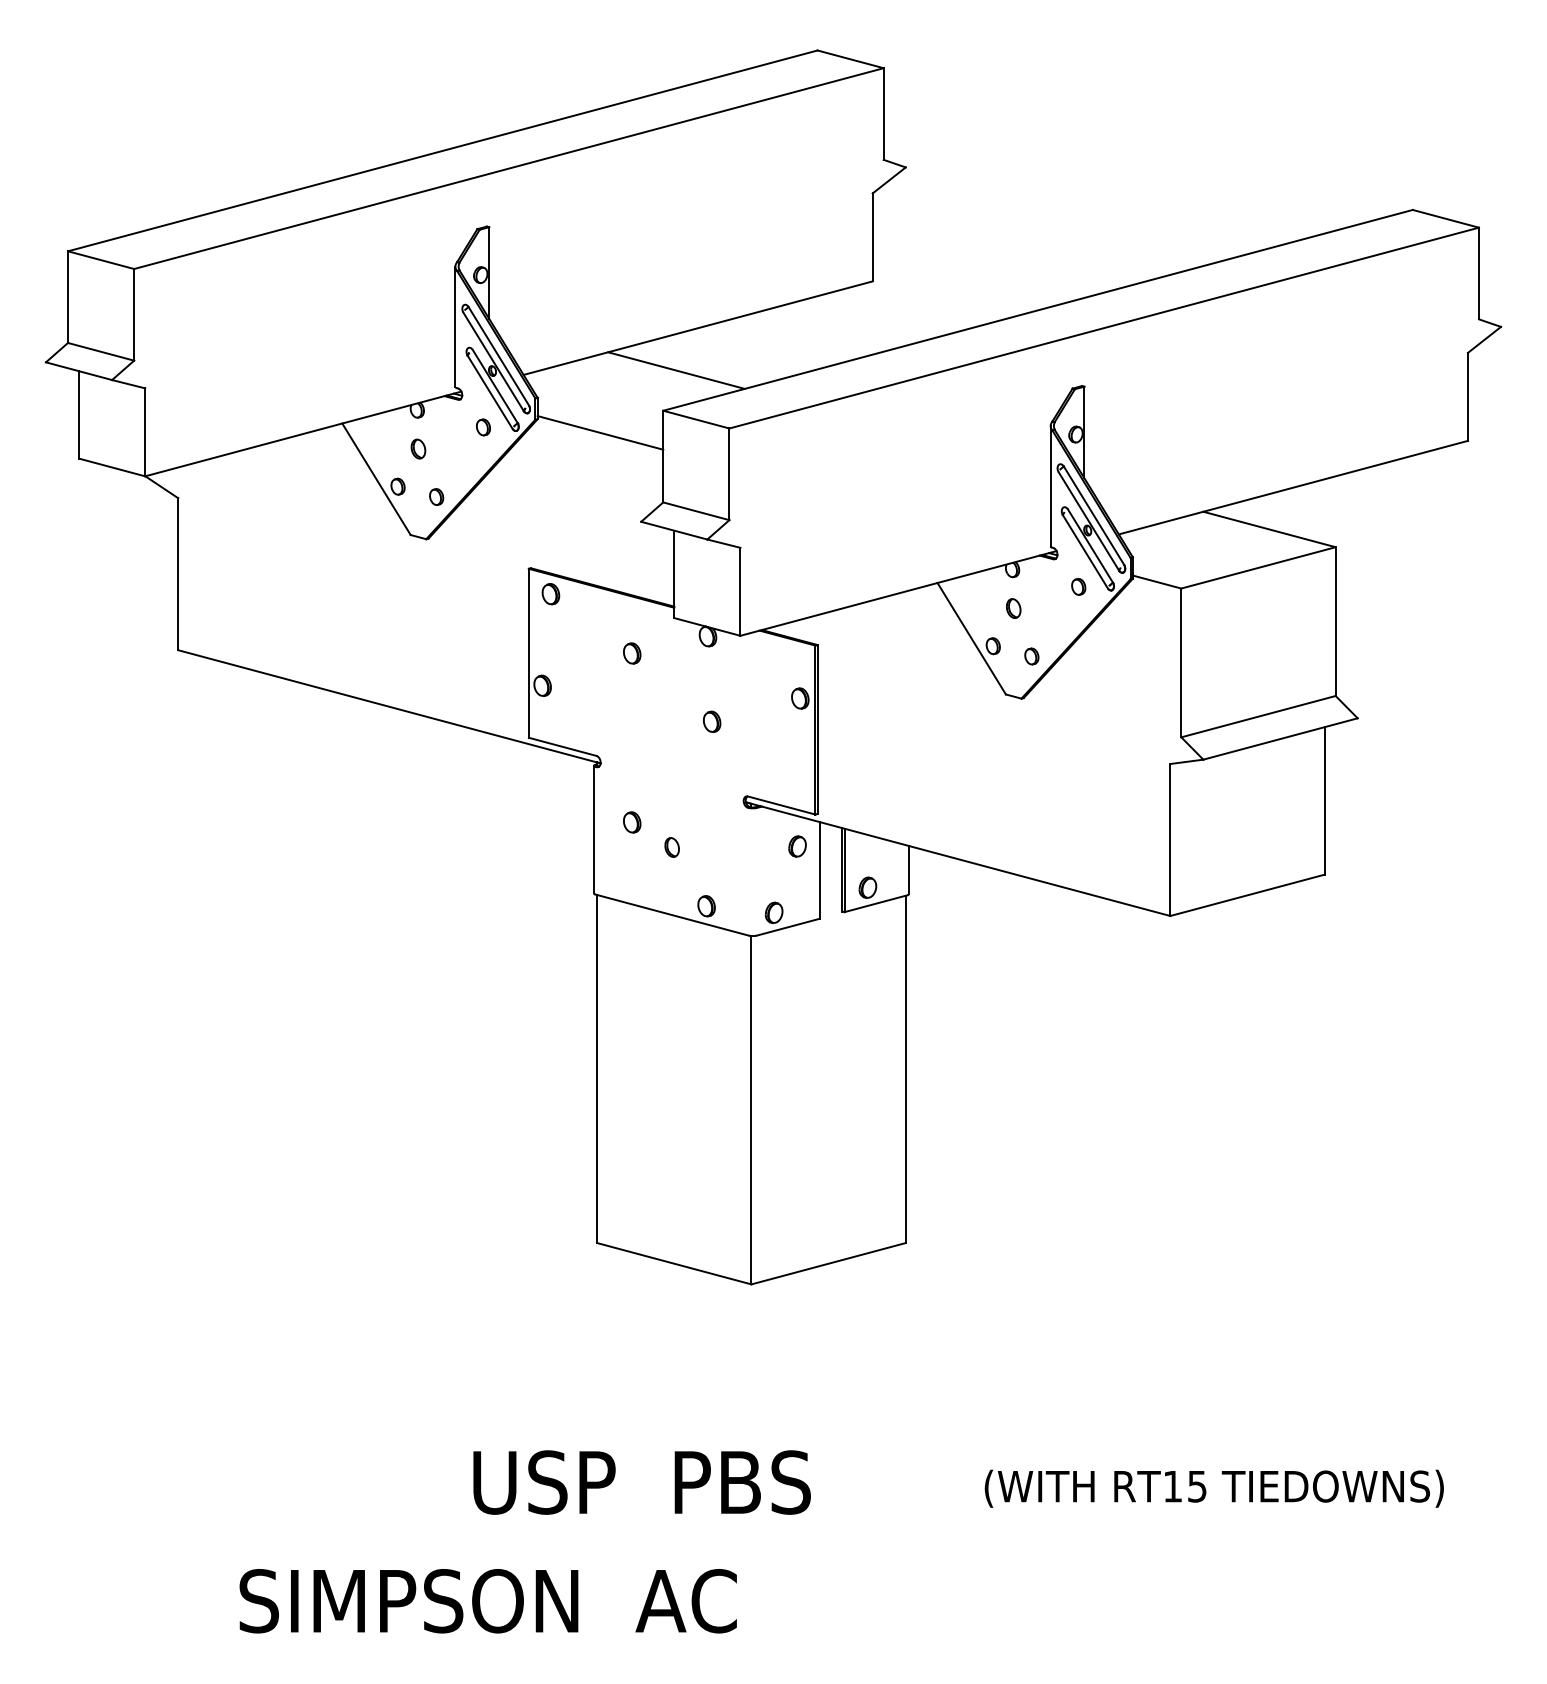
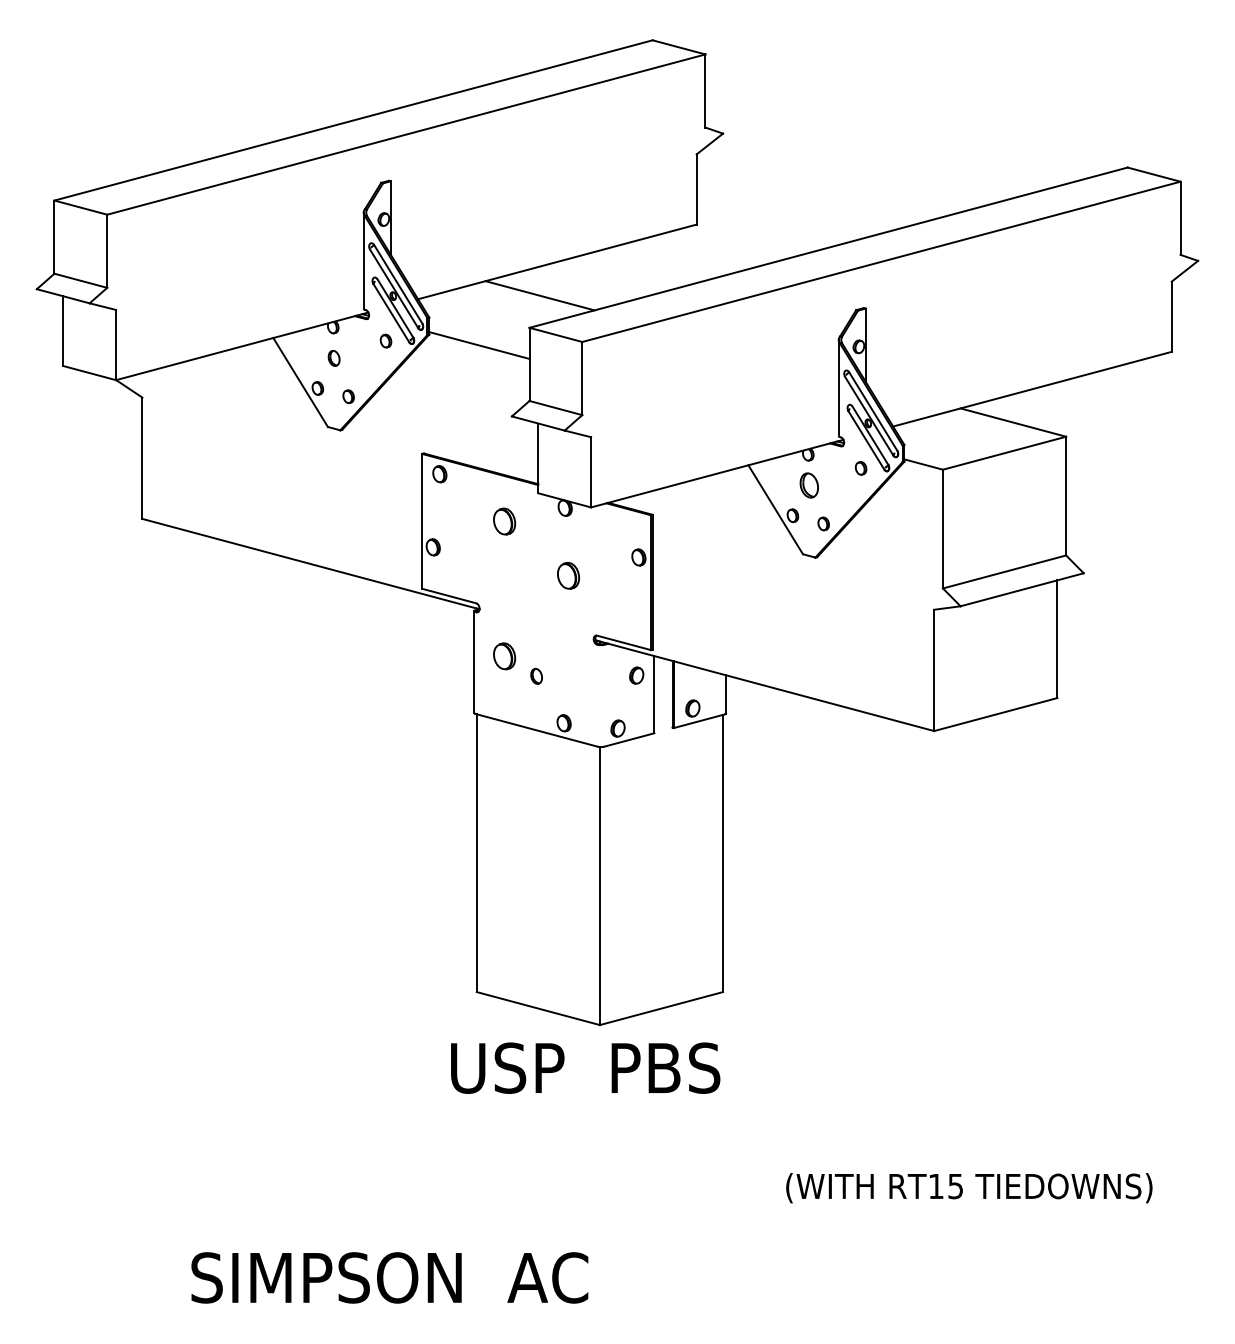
part: (1012, 608) -> (808, 485), size x1.6
part: (631, 653) -> (504, 521), size x1.6
part: (712, 722) -> (568, 576), size x1.6
part: (631, 822) -> (504, 656), size x1.6
text: (641, 1481) -> (585, 1067), moved

